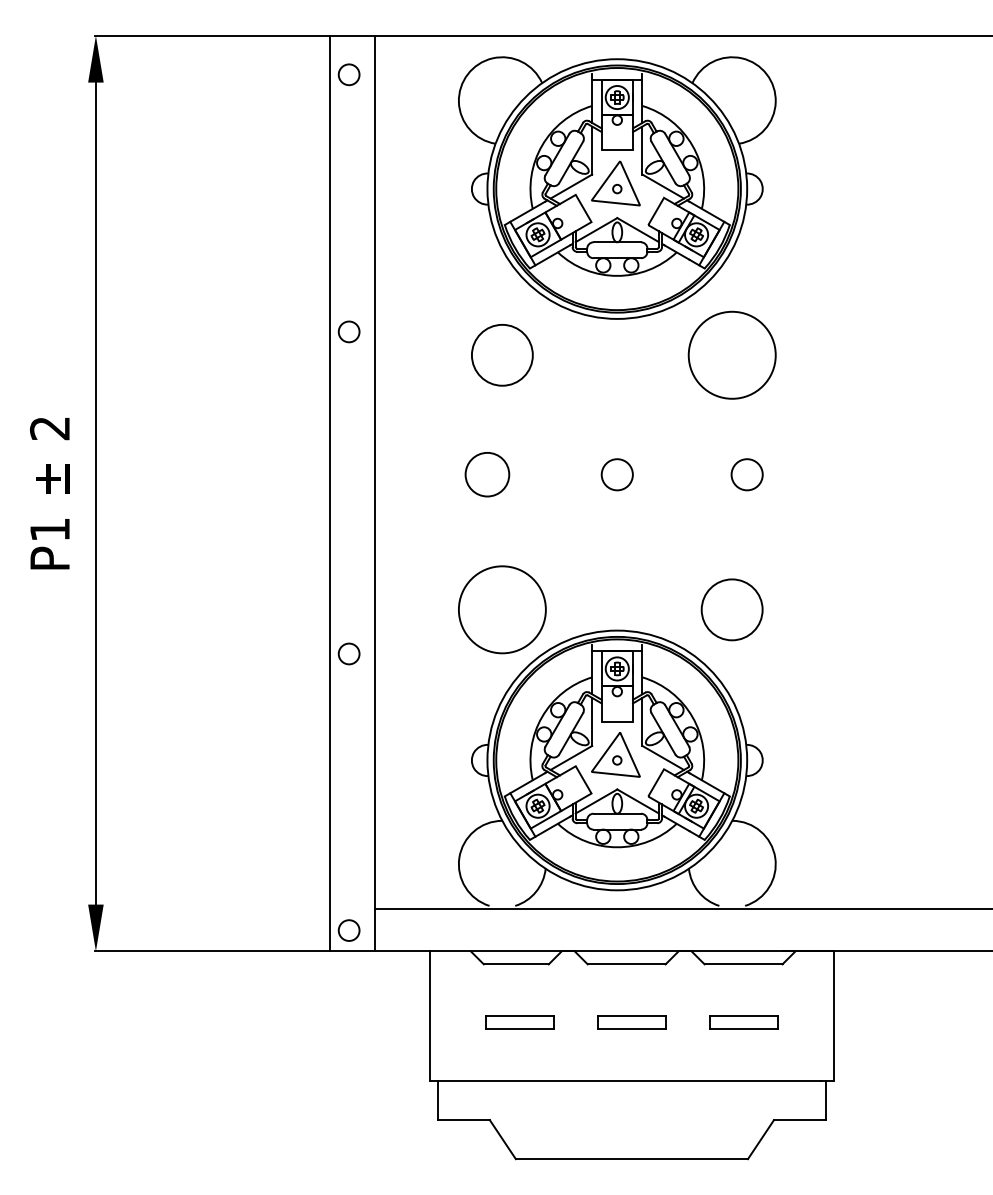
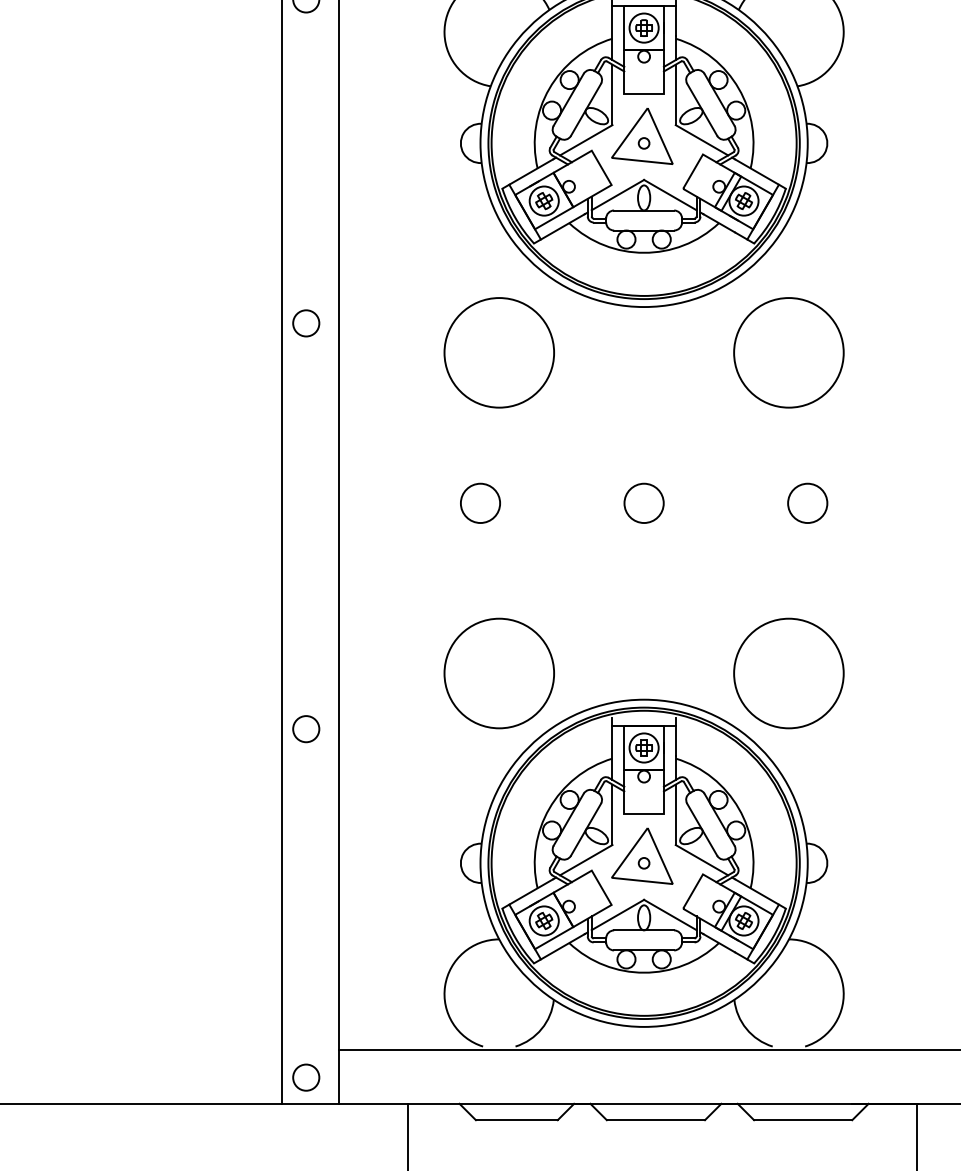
circle: (501, 354) -> (498, 351), size x1.43
circle: (487, 474) -> (480, 503), size x0.71
circle: (731, 609) -> (787, 673), size x1.43

